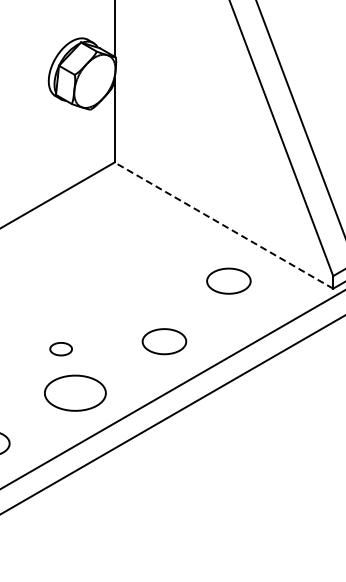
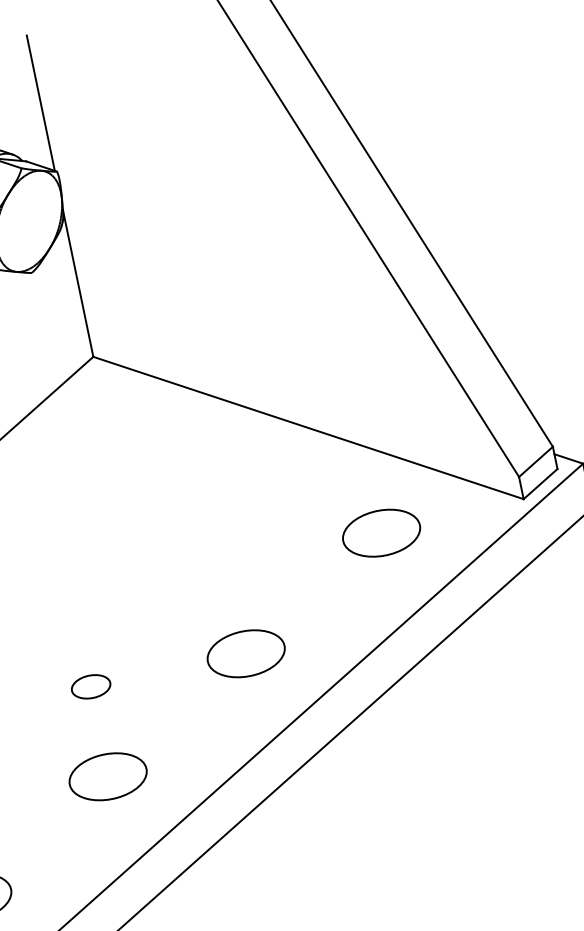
line: (223, 225) -> (307, 428), dashed -> solid
part: (228, 280) -> (380, 532), moved
part: (60, 349) -> (90, 687), moved
part: (74, 392) -> (106, 775), size x0.71

